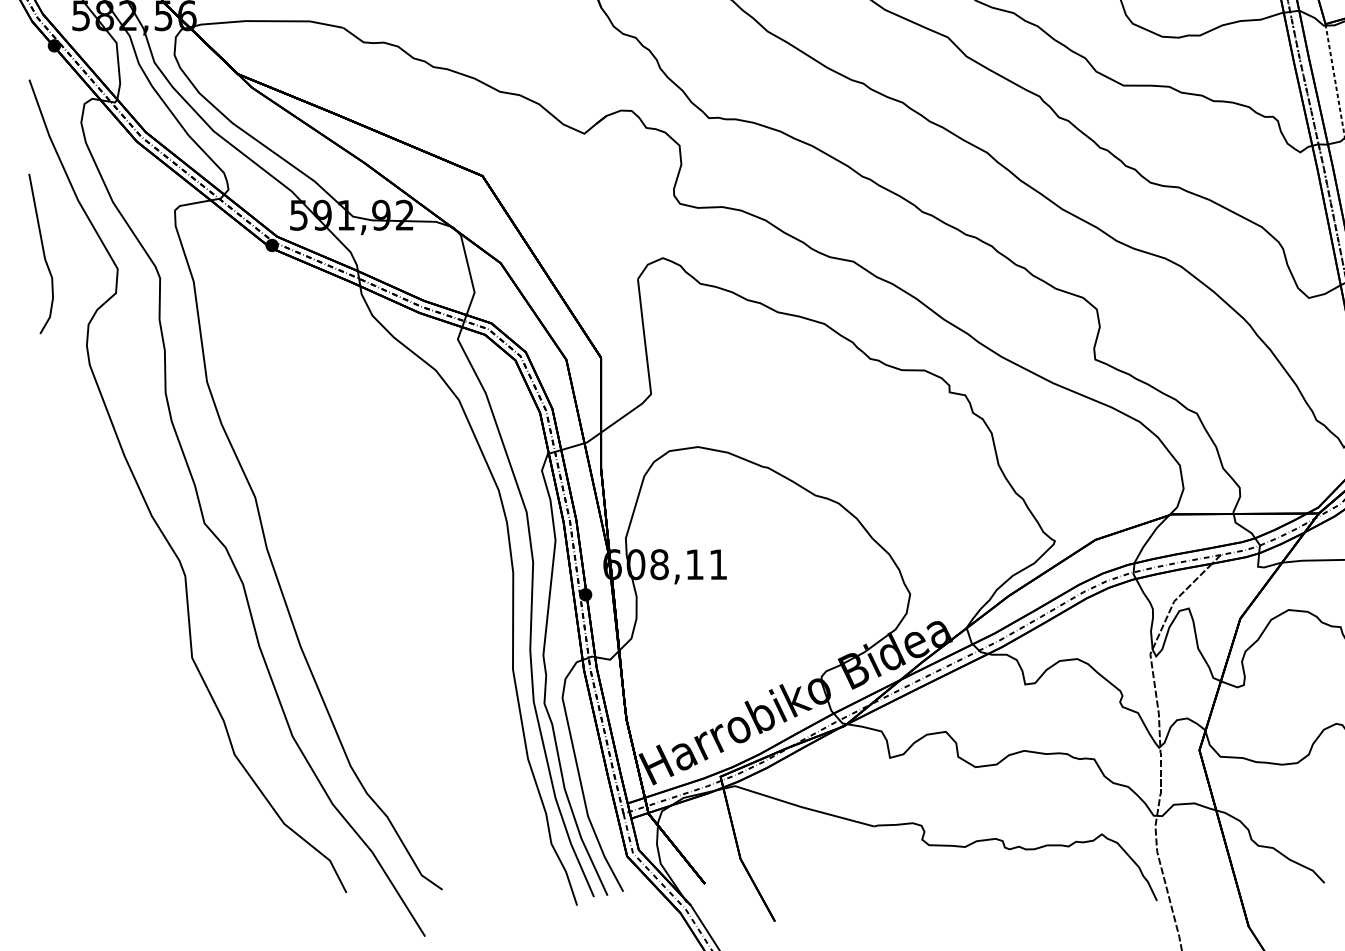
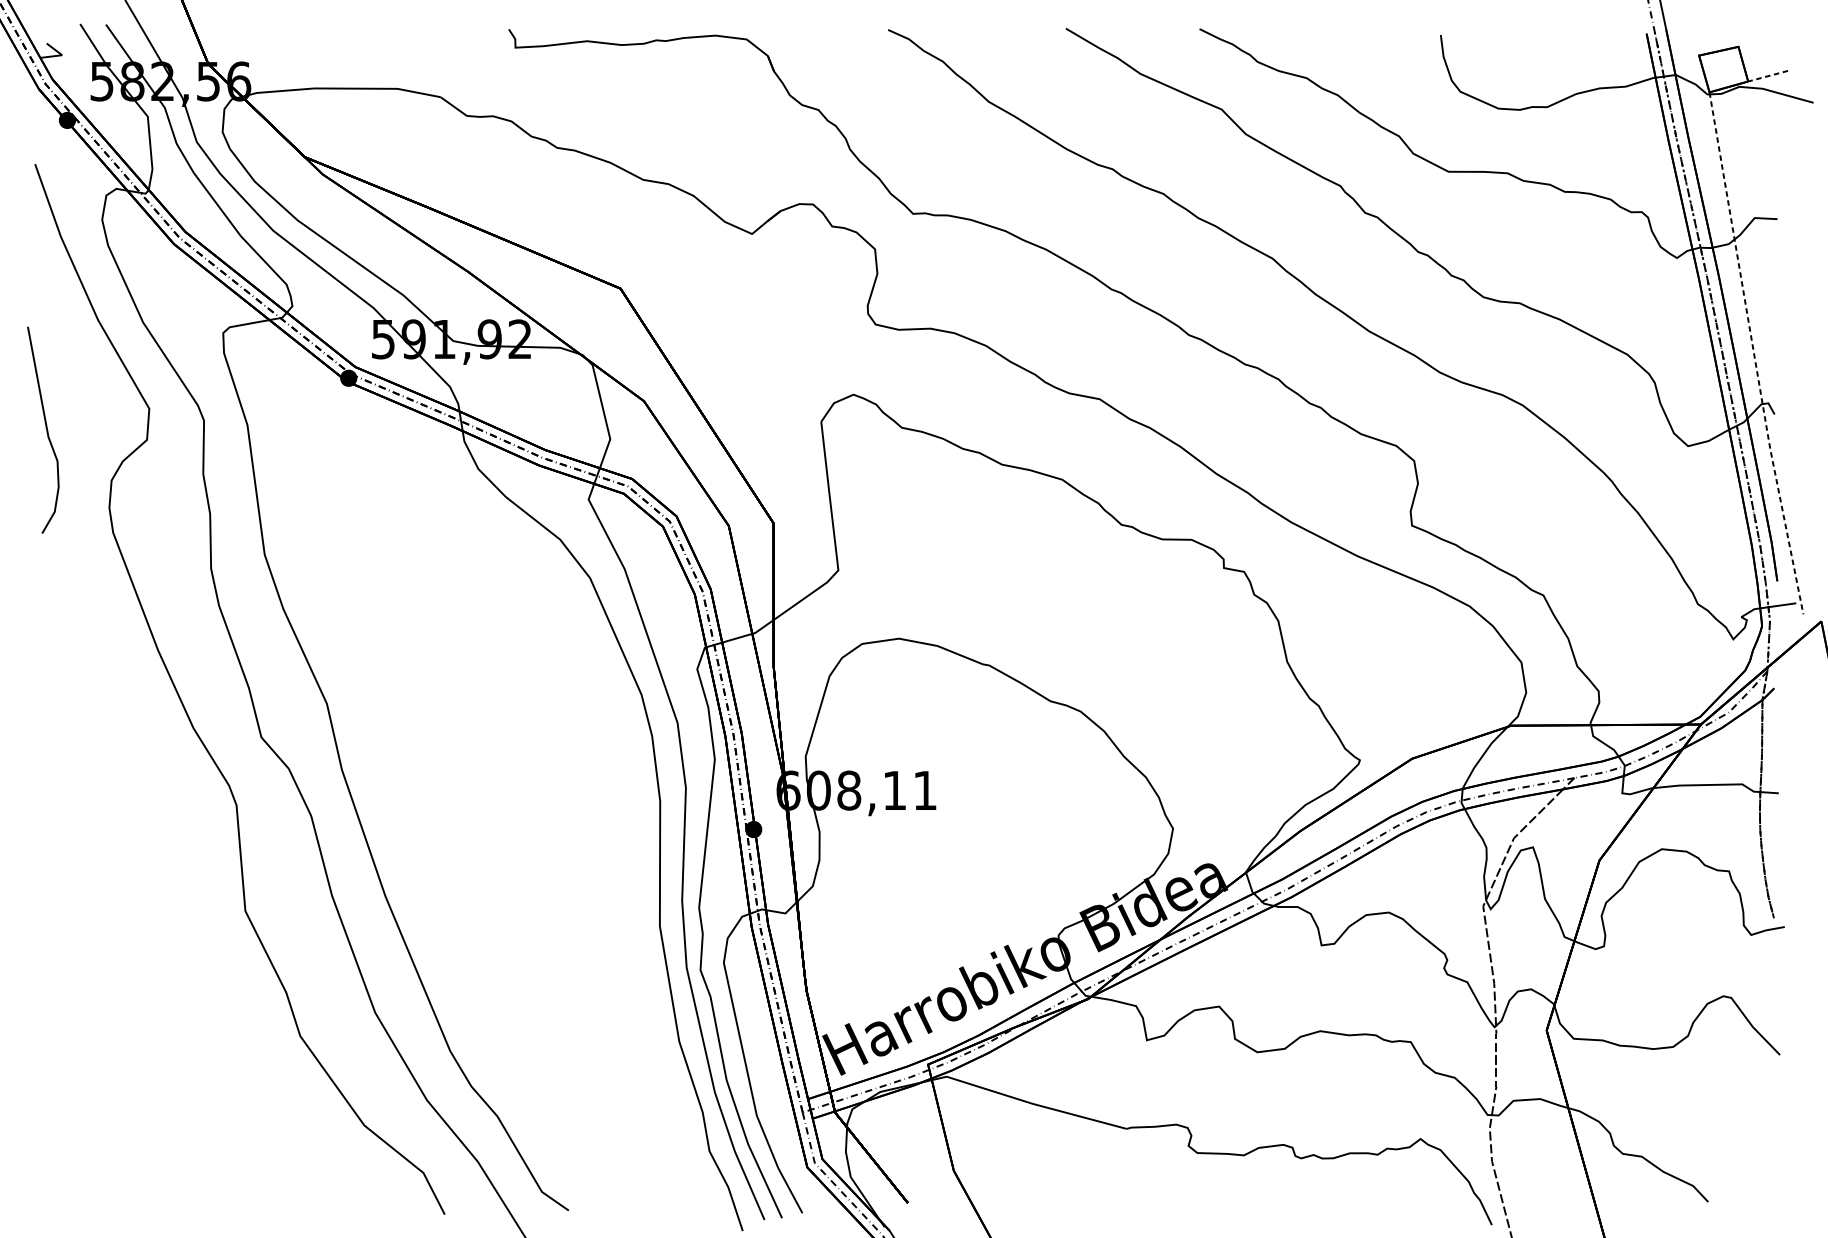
curve: (42, 251) -> (45, 427), moved

